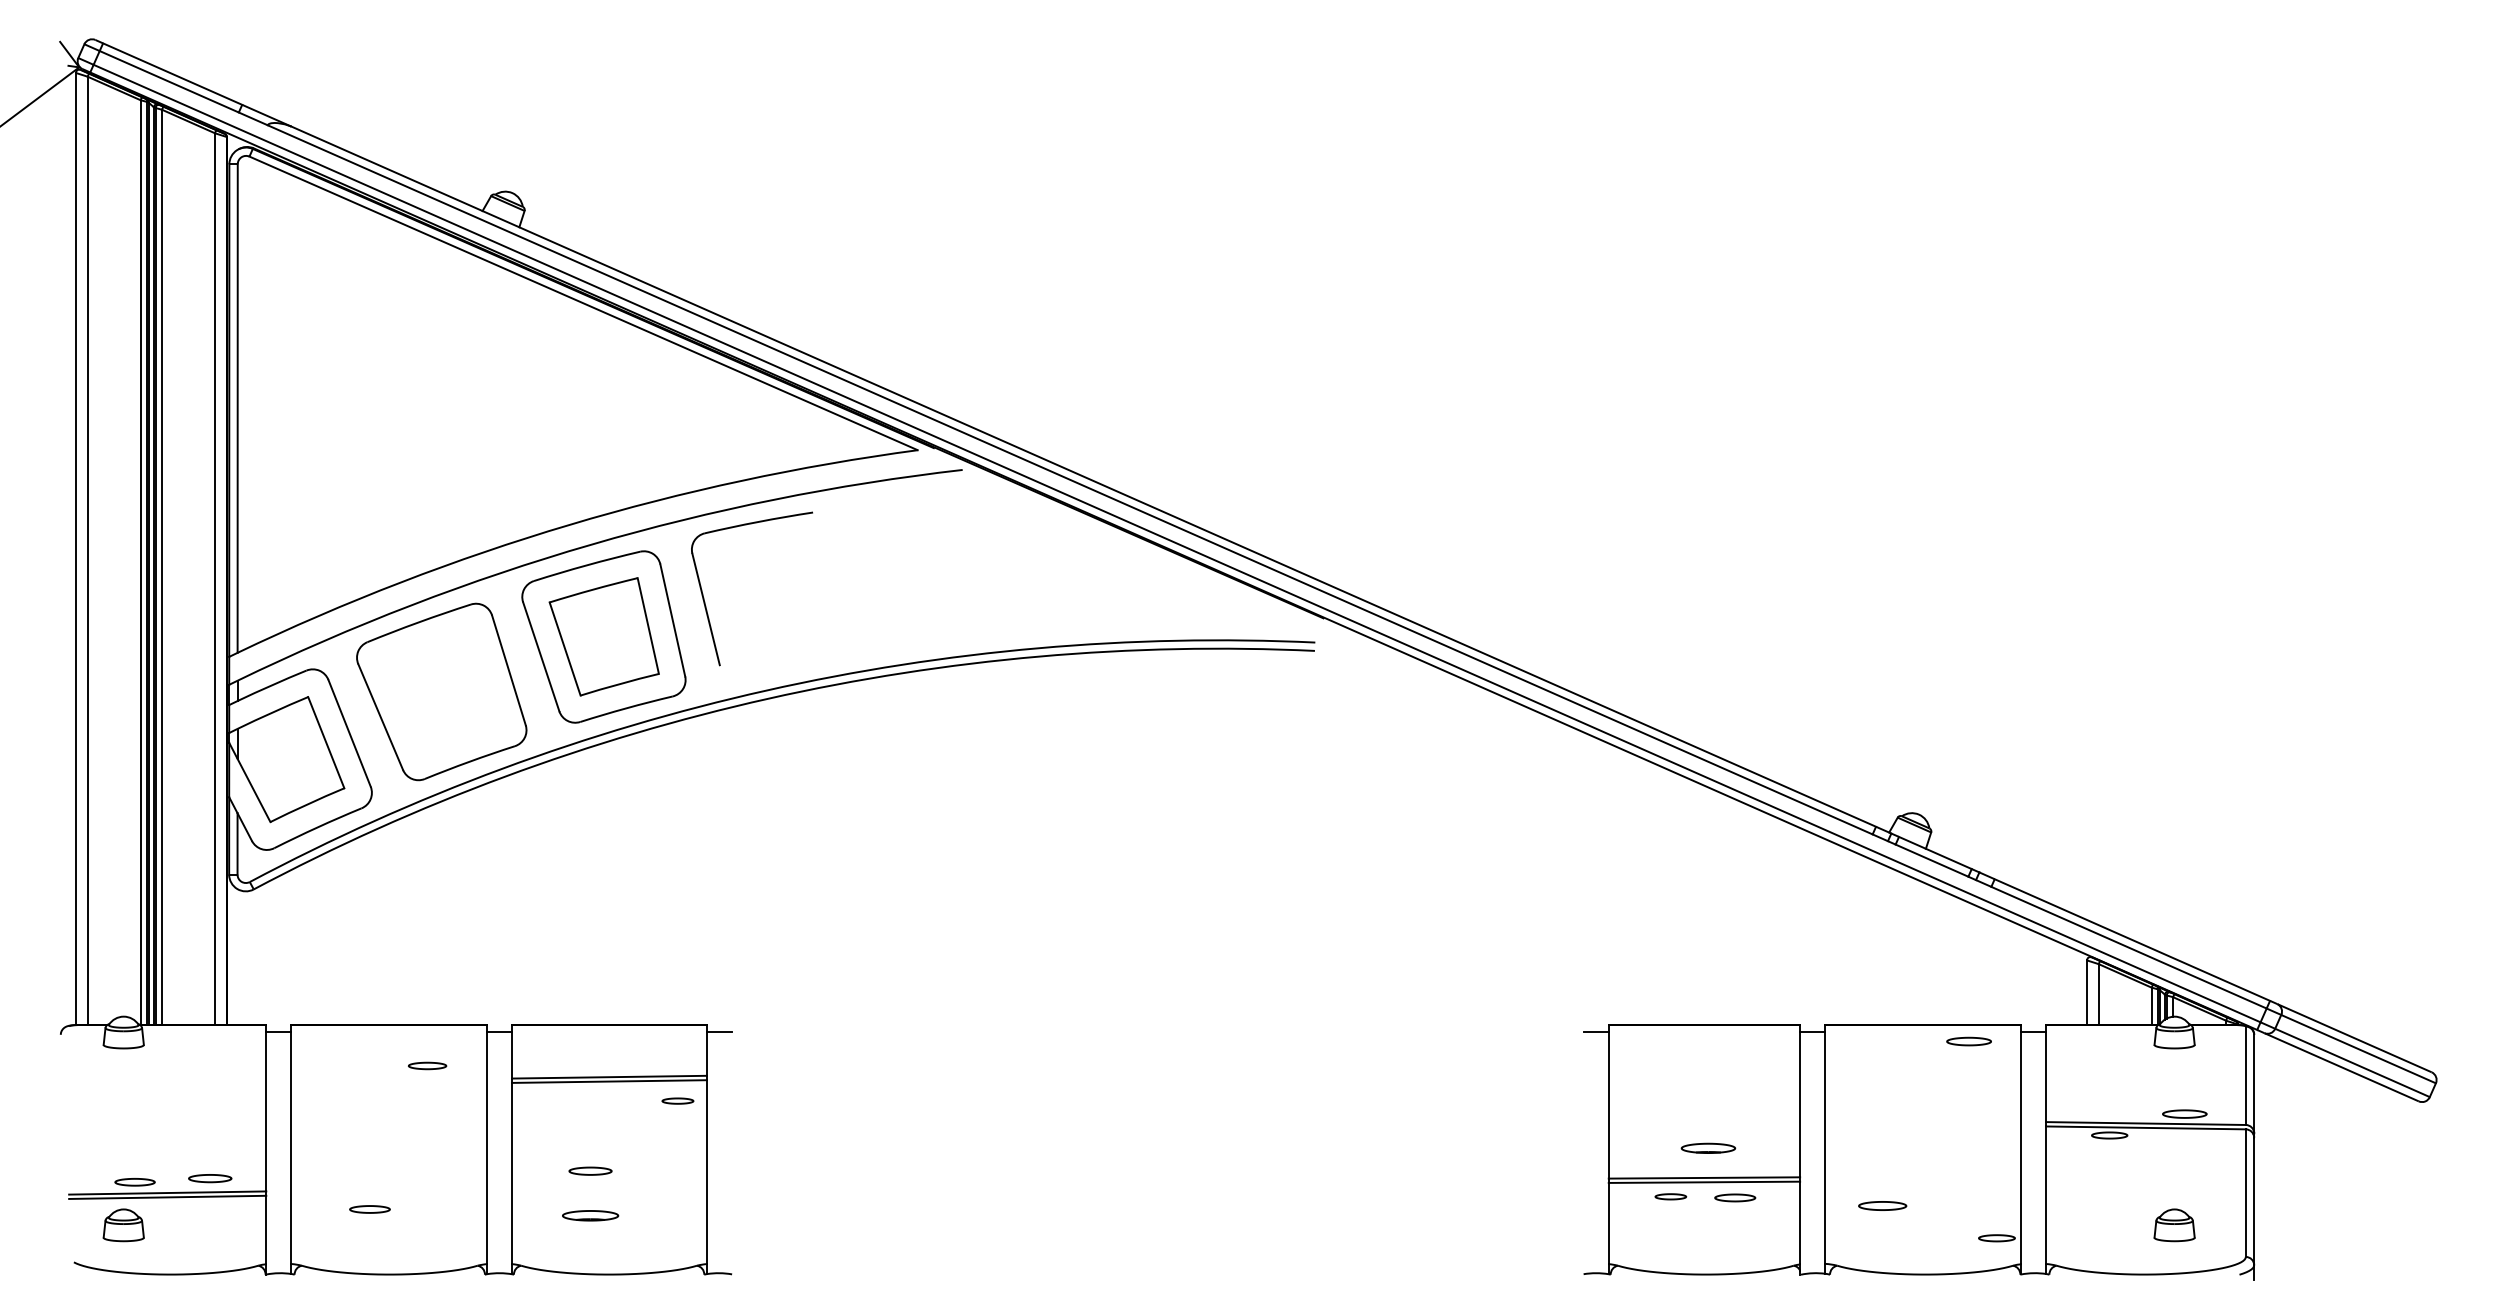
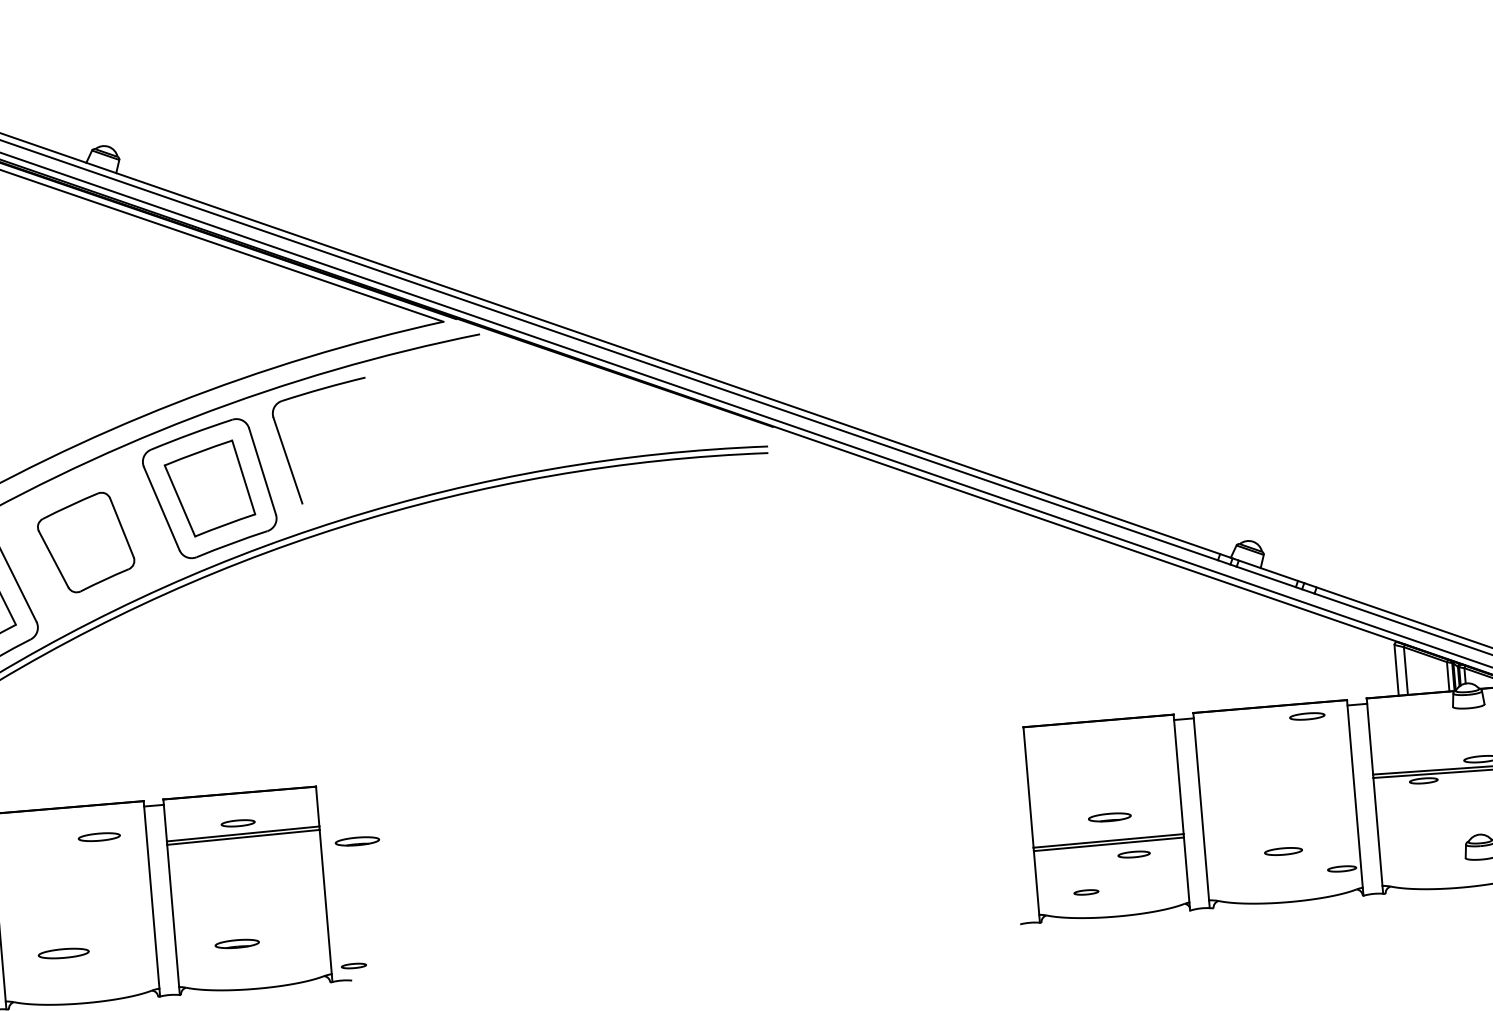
part: (441, 691) -> (85, 542), size x0.7
line: (719, 1031) -> (326, 790), removed
line: (1595, 1031) -> (1013, 733), removed
part: (427, 1065) -> (99, 836), size x1.4
part: (753, 1098) -> (357, 841), added
part: (677, 1100) -> (353, 965), moved
part: (590, 1170) -> (238, 822), moved
part: (1670, 1196) -> (1086, 892), moved
part: (1882, 1205) -> (1283, 851), moved
part: (369, 1209) -> (63, 953), size x1.6

